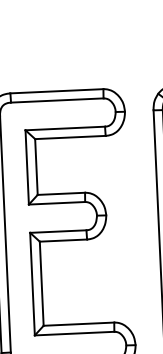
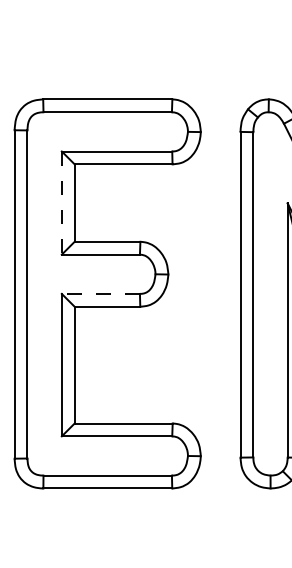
line: (26, 167) -> (61, 203), solid -> dashed
line: (58, 231) -> (100, 293), solid -> dashed

